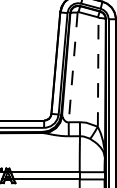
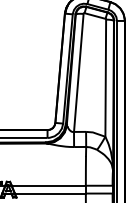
line: (73, 67) -> (79, 72), dashed -> solid
line: (98, 71) -> (106, 77), dashed -> solid

